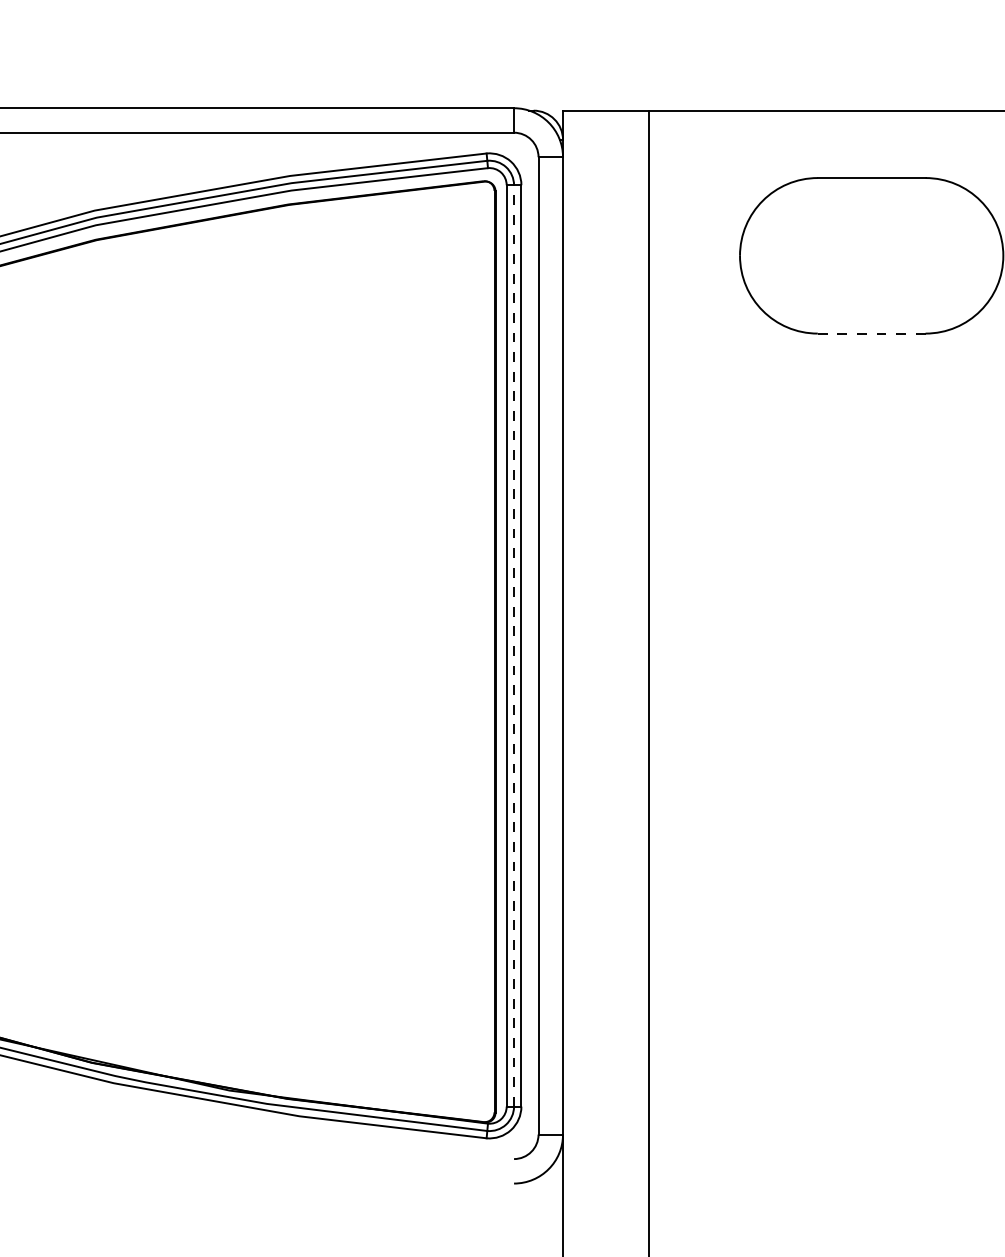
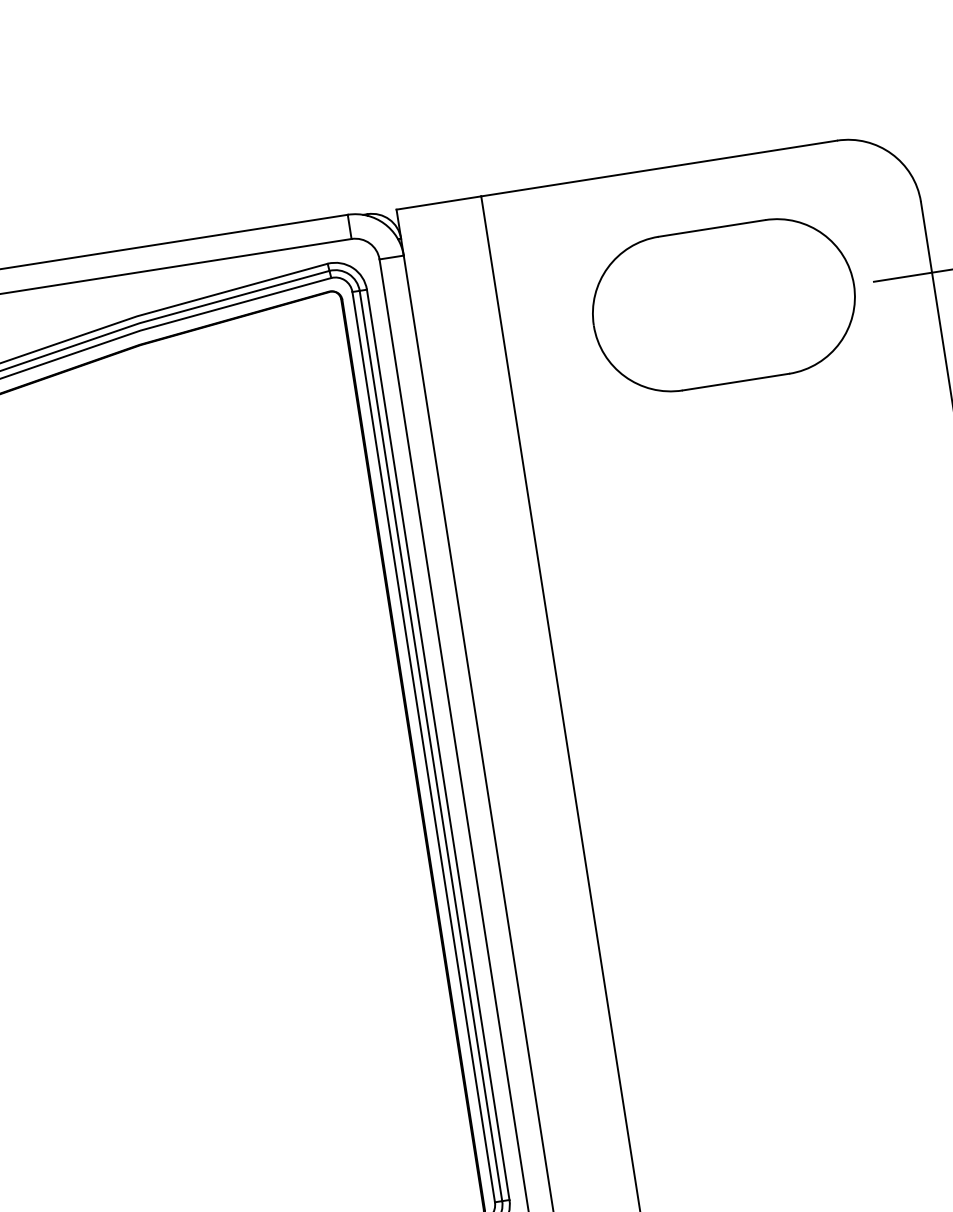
line: (871, 333) -> (735, 382), dashed -> solid
line: (514, 645) -> (431, 745), dashed -> solid

